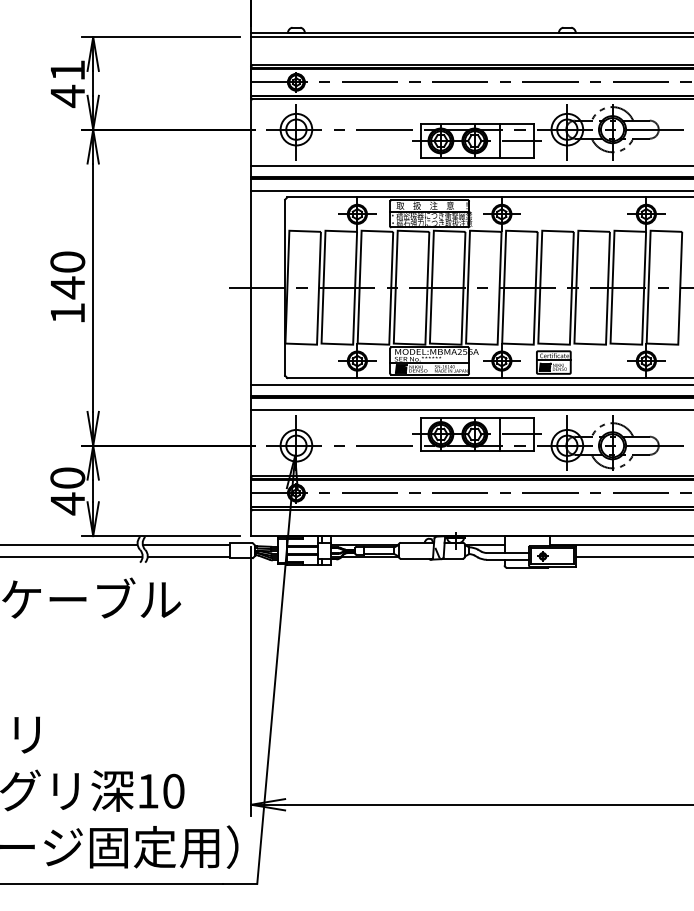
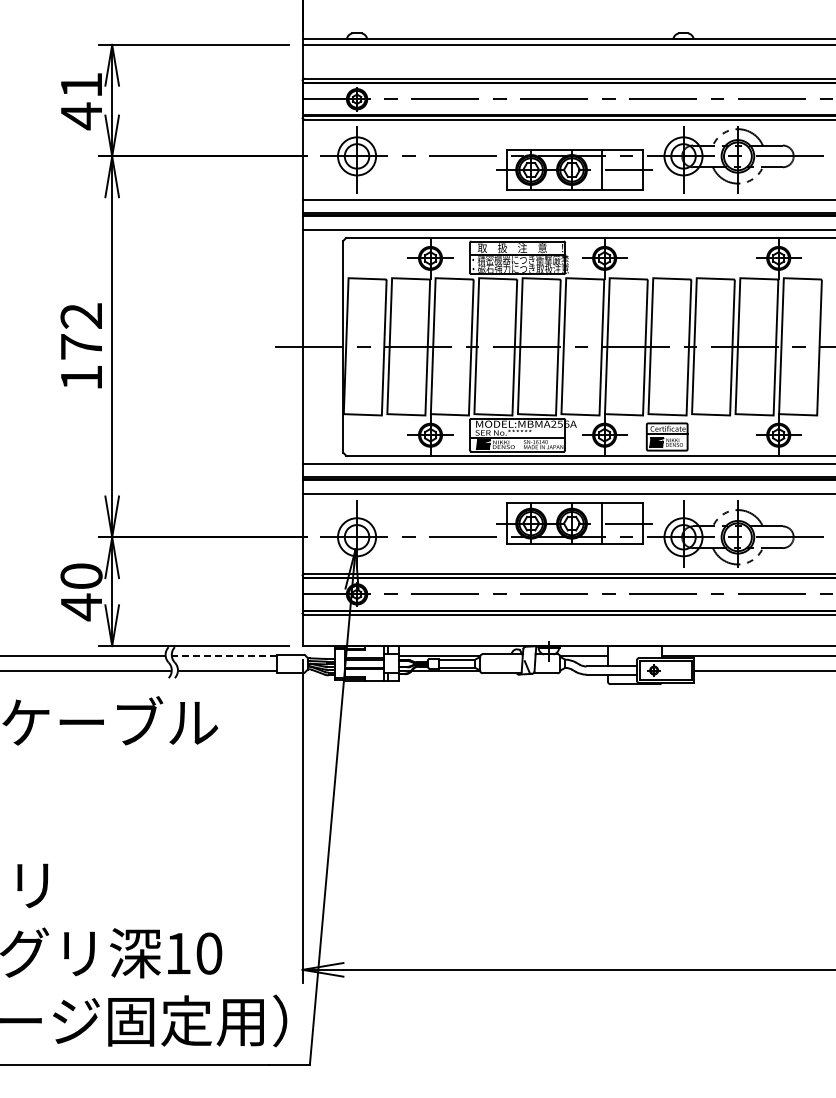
text: (67, 275) -> (81, 332), 140 -> 172
line: (185, 544) -> (223, 656), solid -> dashed

